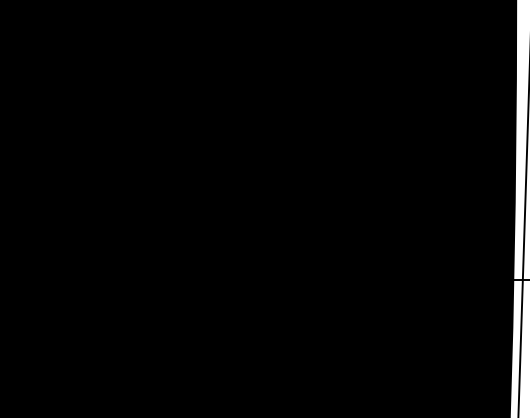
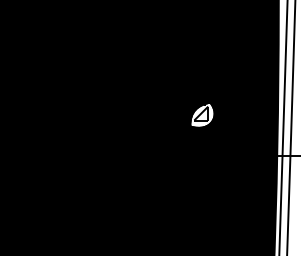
fill: (379, 204) -> (202, 114), removed

